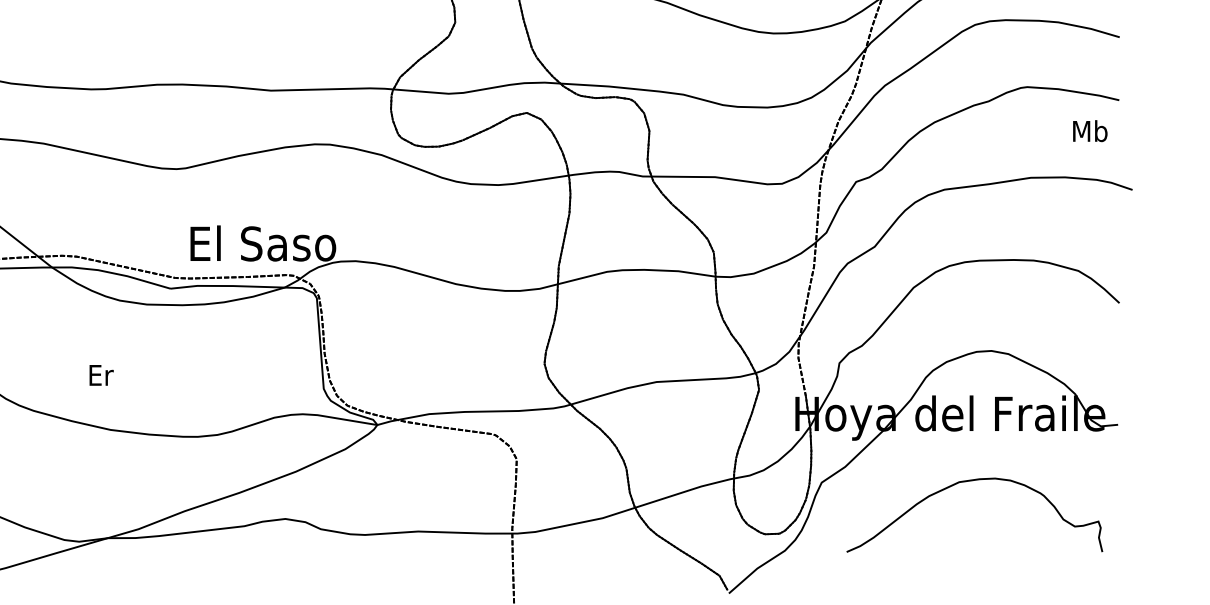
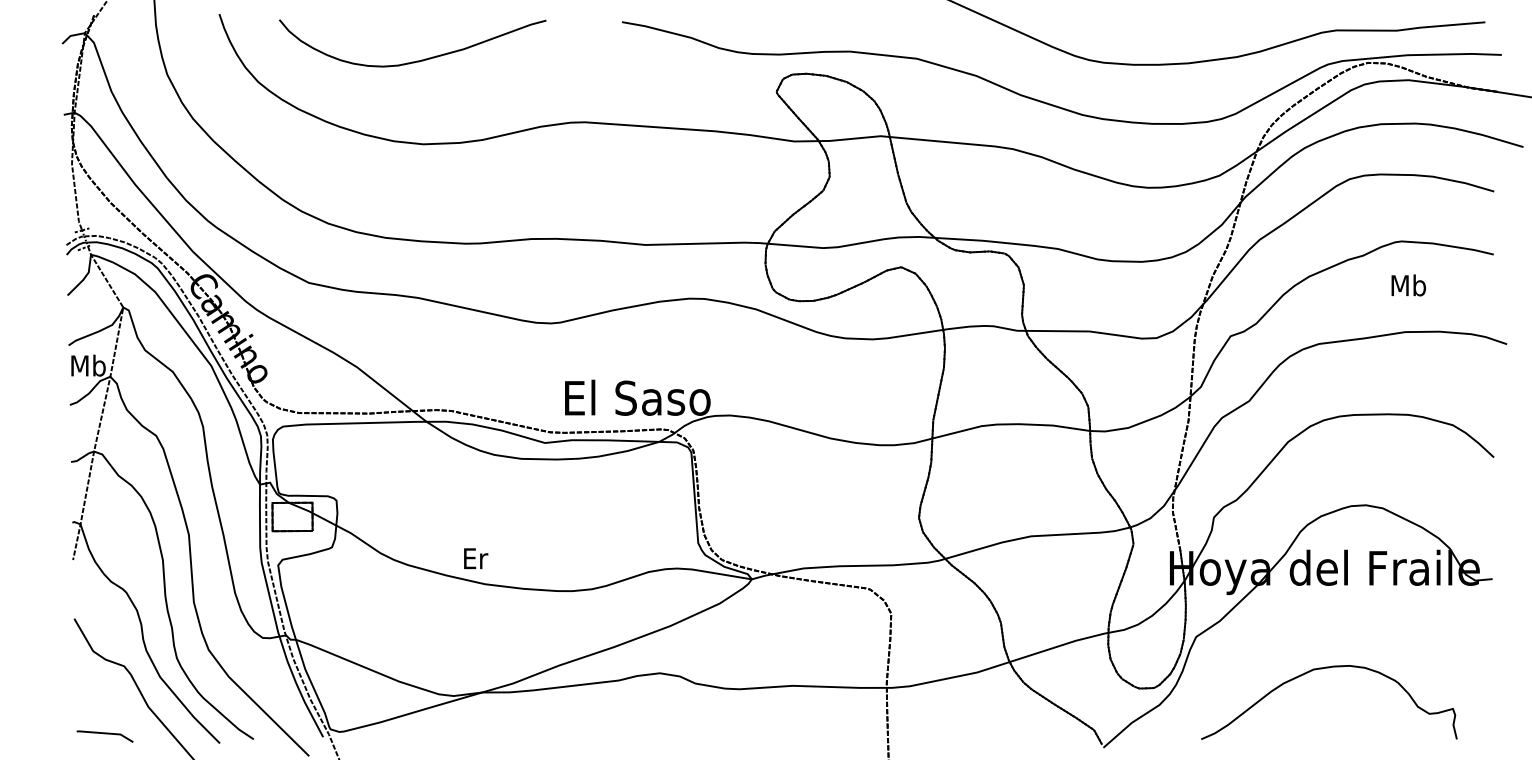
text: (1090, 131) -> (1408, 285), moved
text: (102, 375) -> (476, 558), moved
curve: (968, 482) -> (1322, 669), moved

